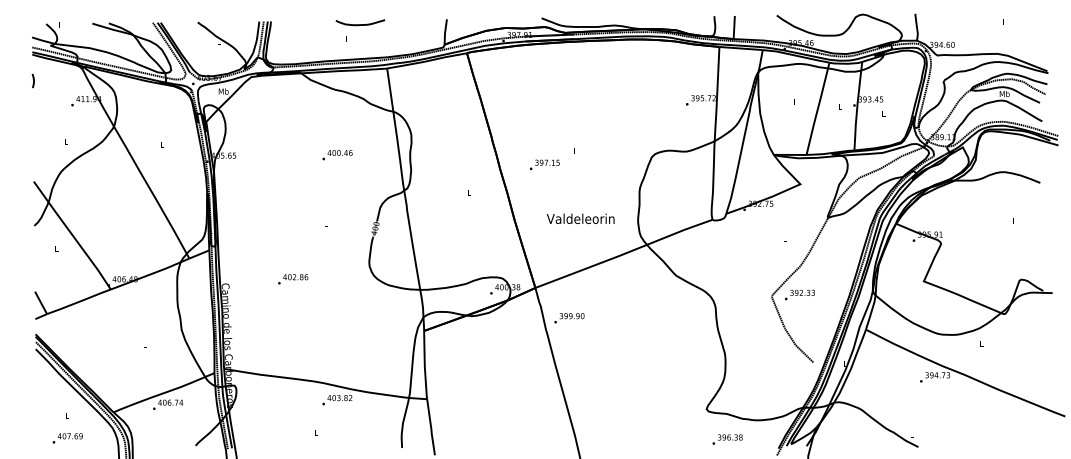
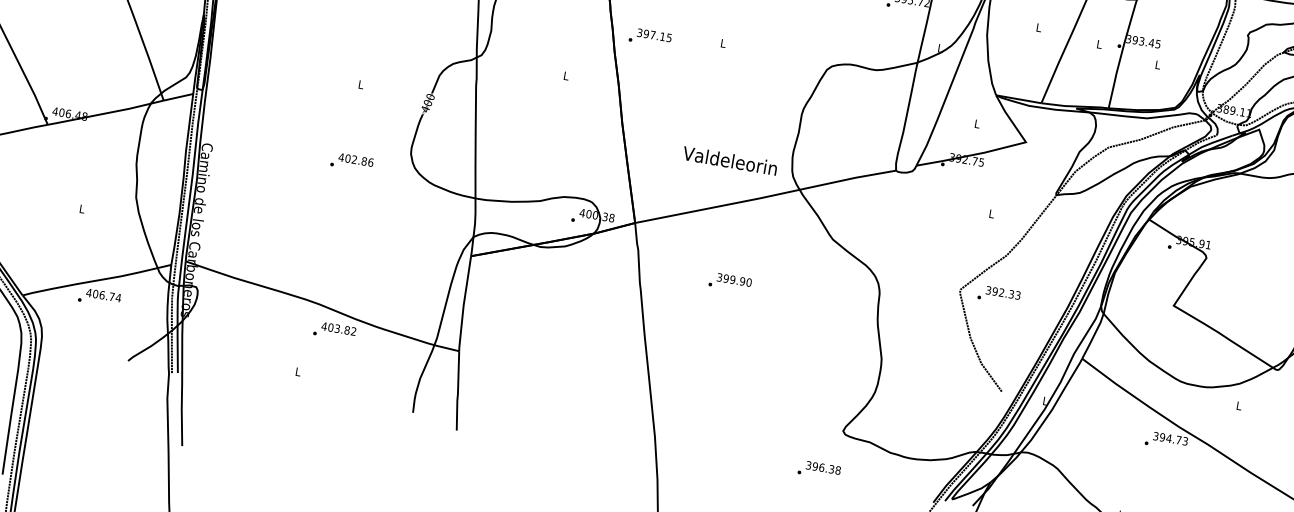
text: (544, 164) -> (649, 37), moved
text: (580, 218) -> (729, 160), moved
text: (293, 279) -> (352, 162), moved
text: (569, 318) -> (730, 282), moved
text: (727, 439) -> (819, 470), moved

